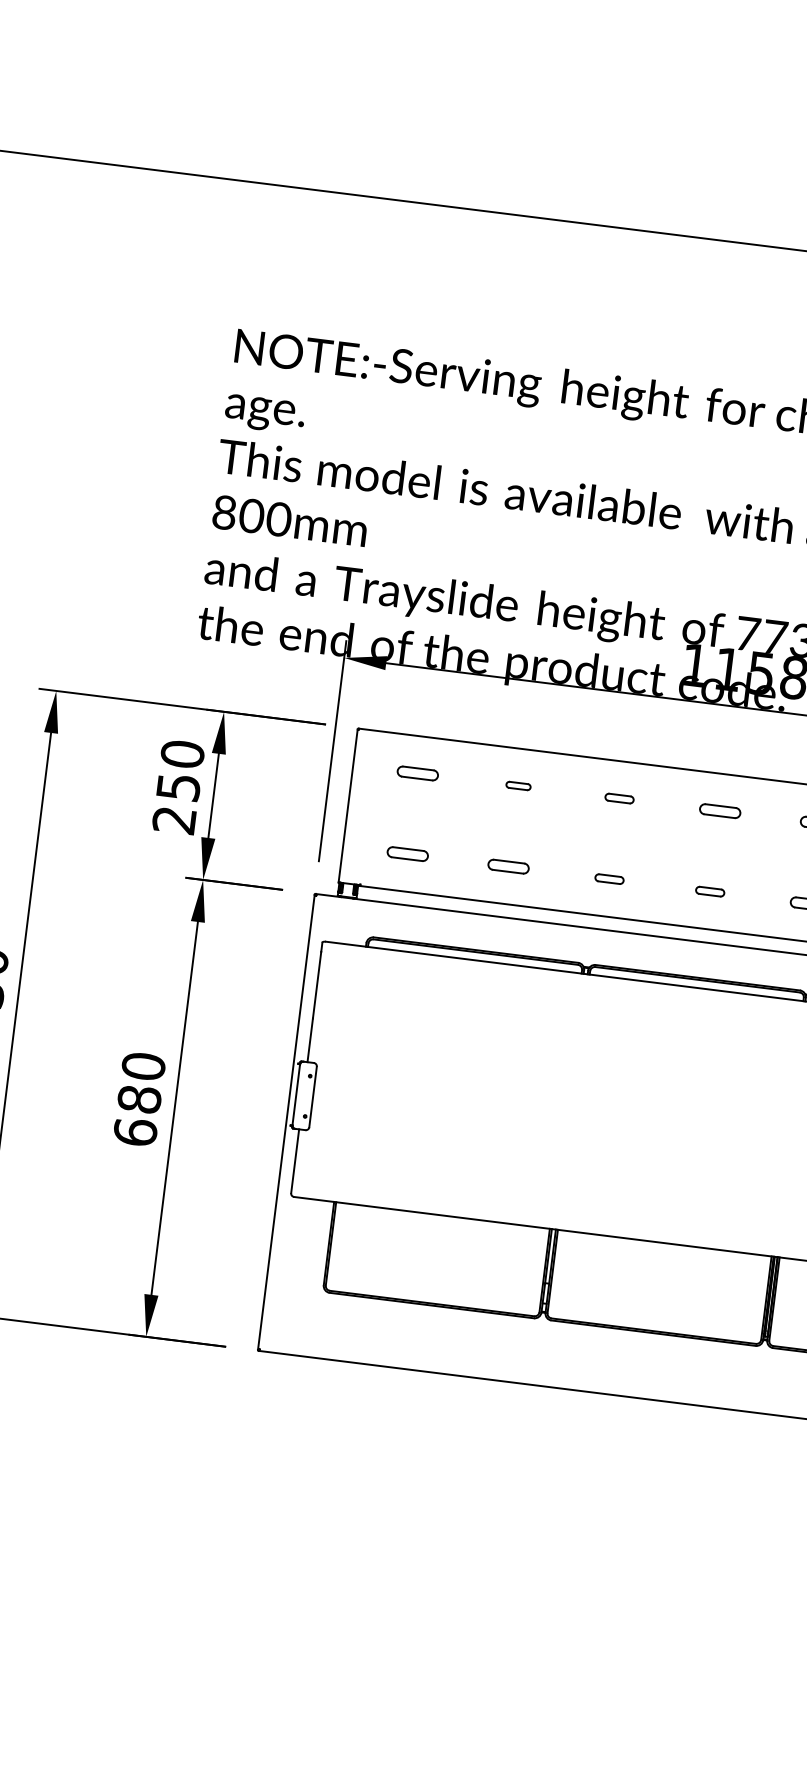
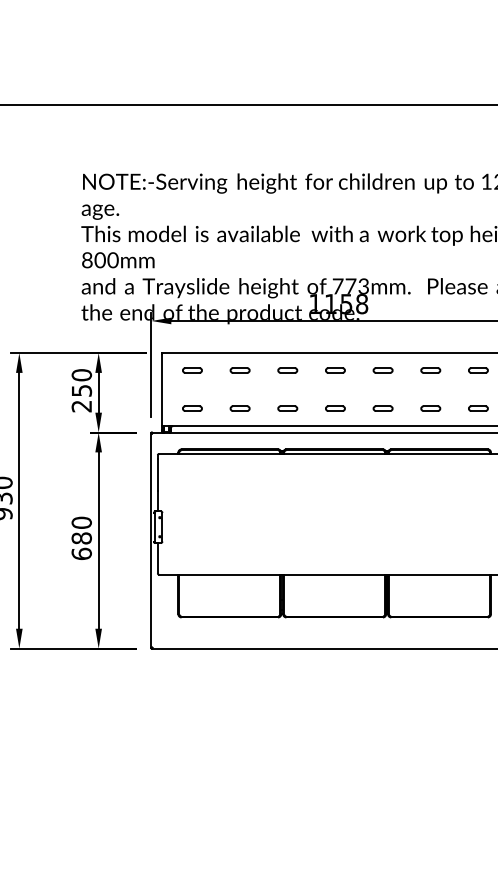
part: (517, 785) -> (239, 370), size x1.67
part: (618, 798) -> (287, 370), size x1.43
part: (608, 878) -> (287, 408), size x1.43
part: (710, 891) -> (335, 408), size x1.43

